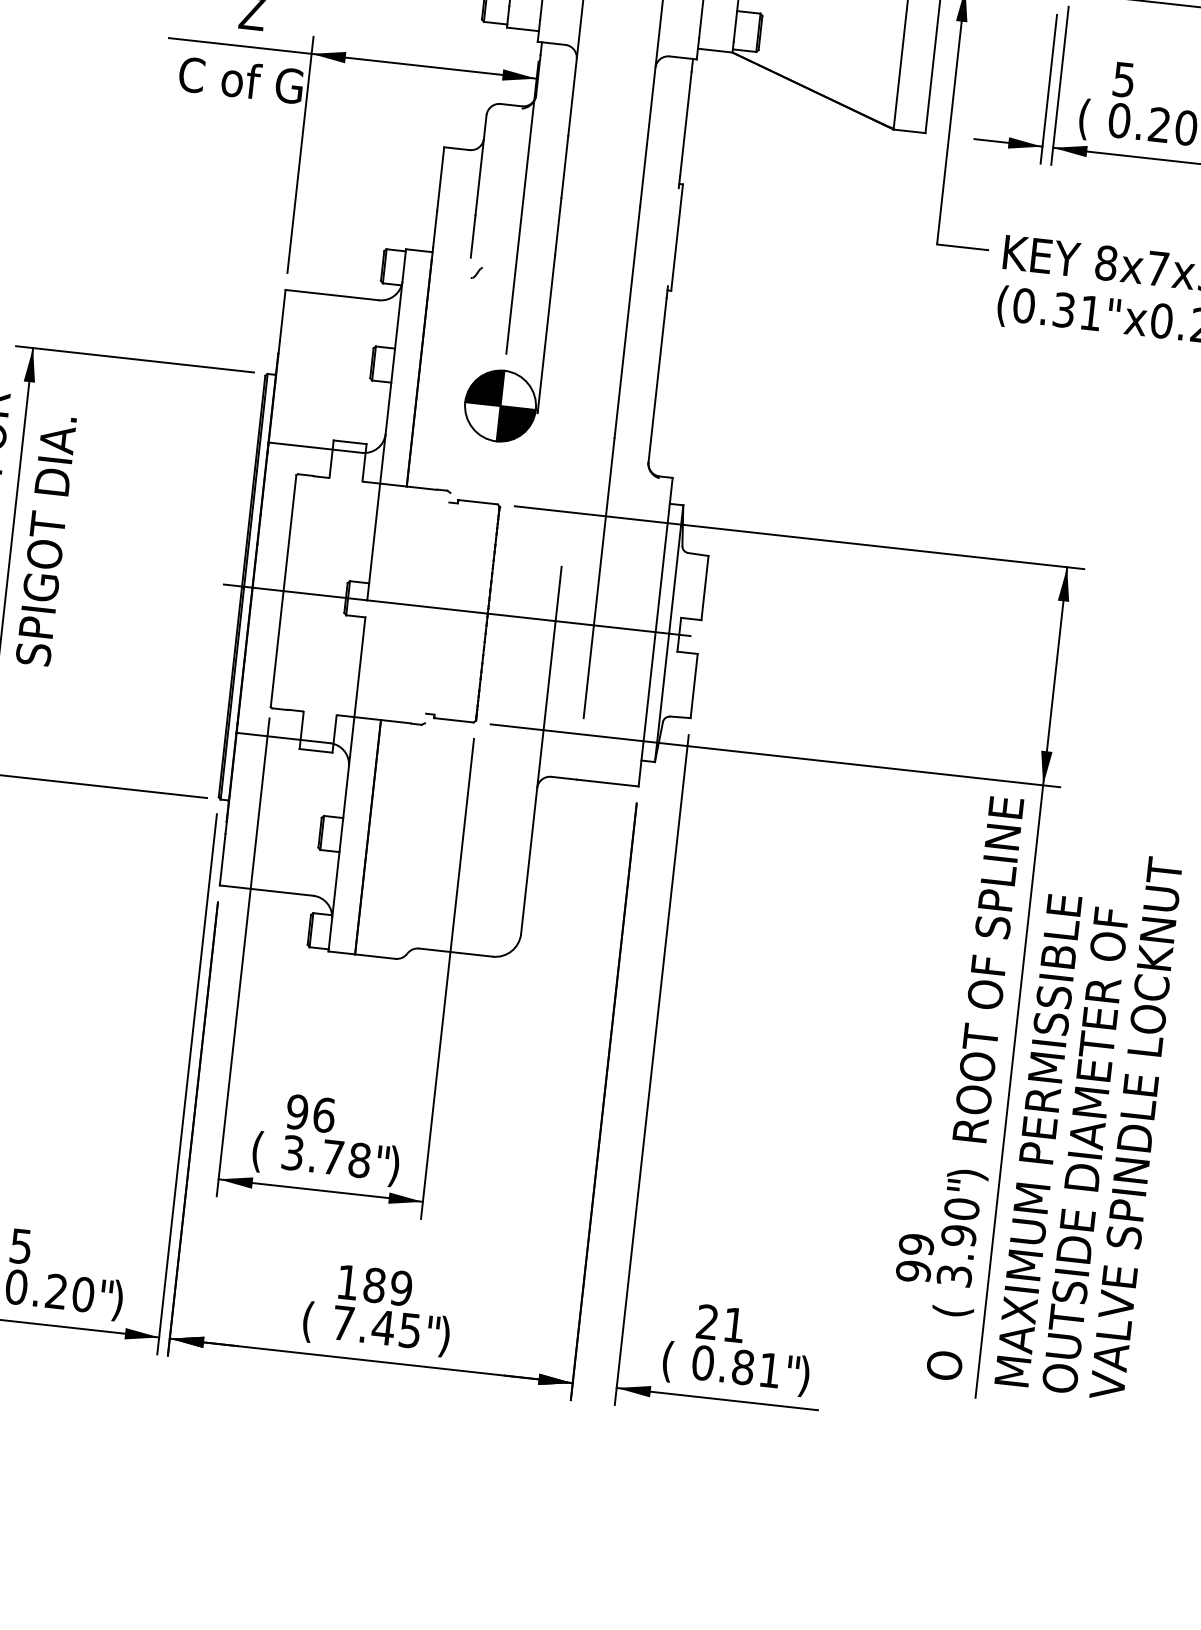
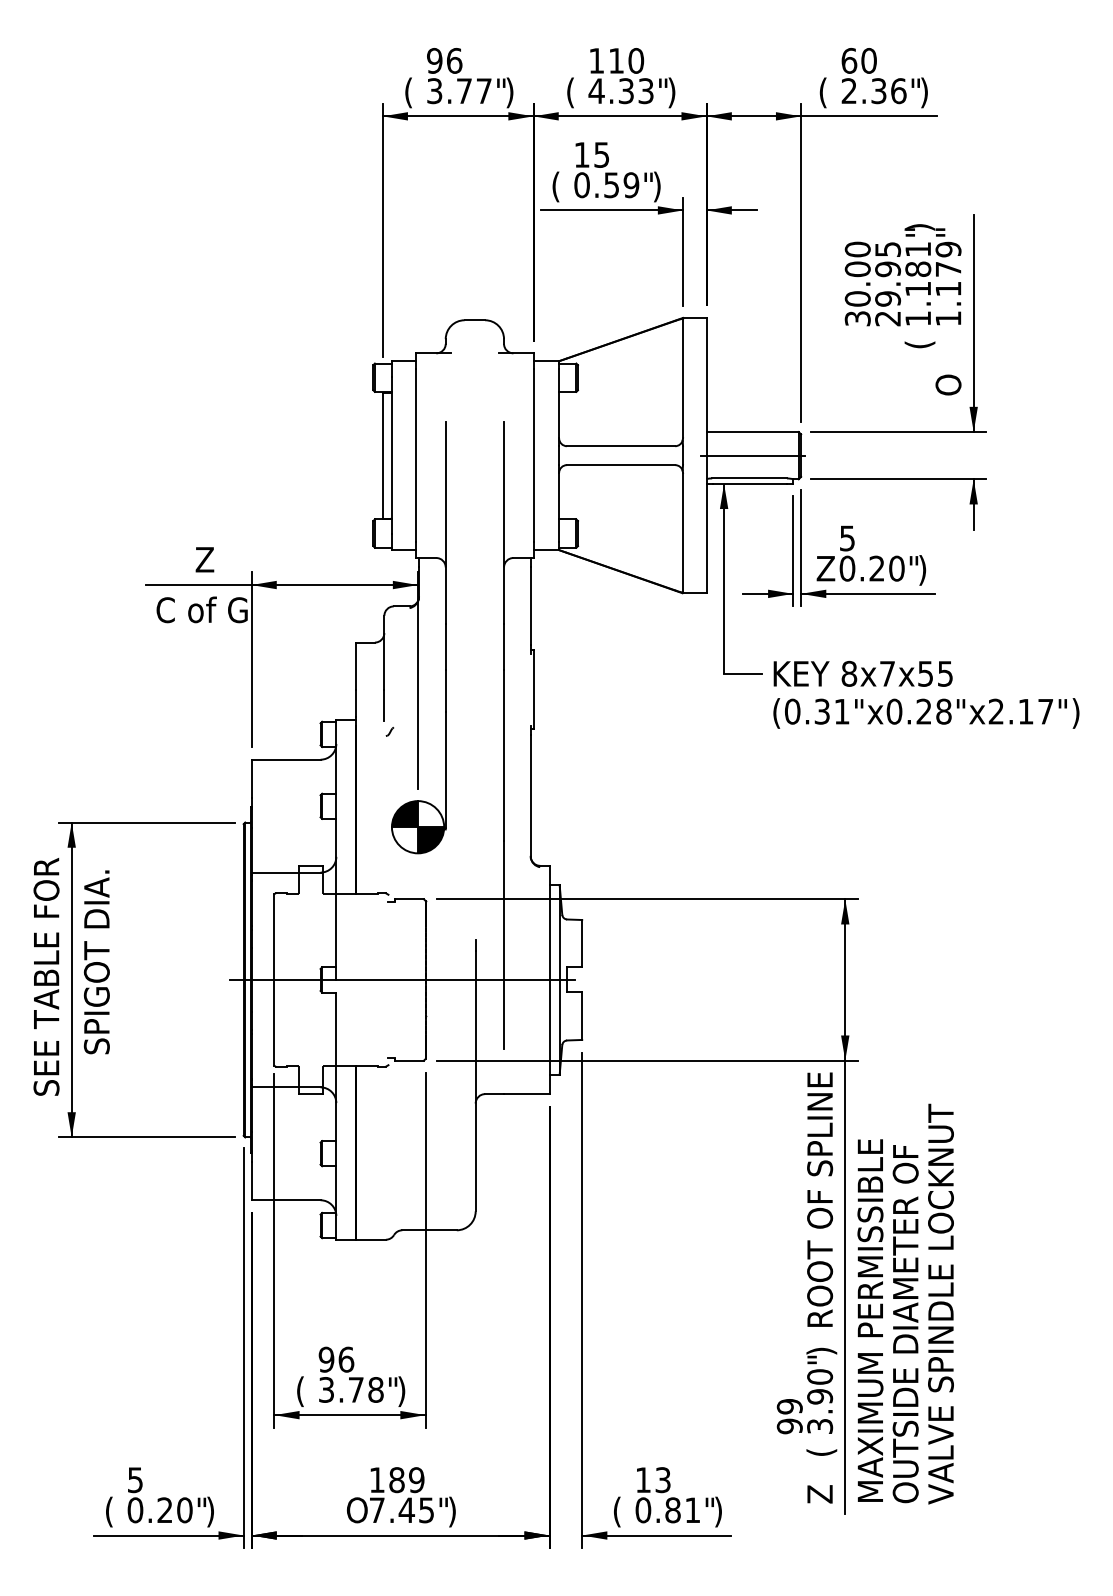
text: (1089, 119) -> (825, 570), ( -> Z
text: (315, 1321) -> (356, 1511), ( -> O
text: (719, 1324) -> (652, 1480), 21 -> 13
text: (945, 1365) -> (820, 1492), O -> Z

